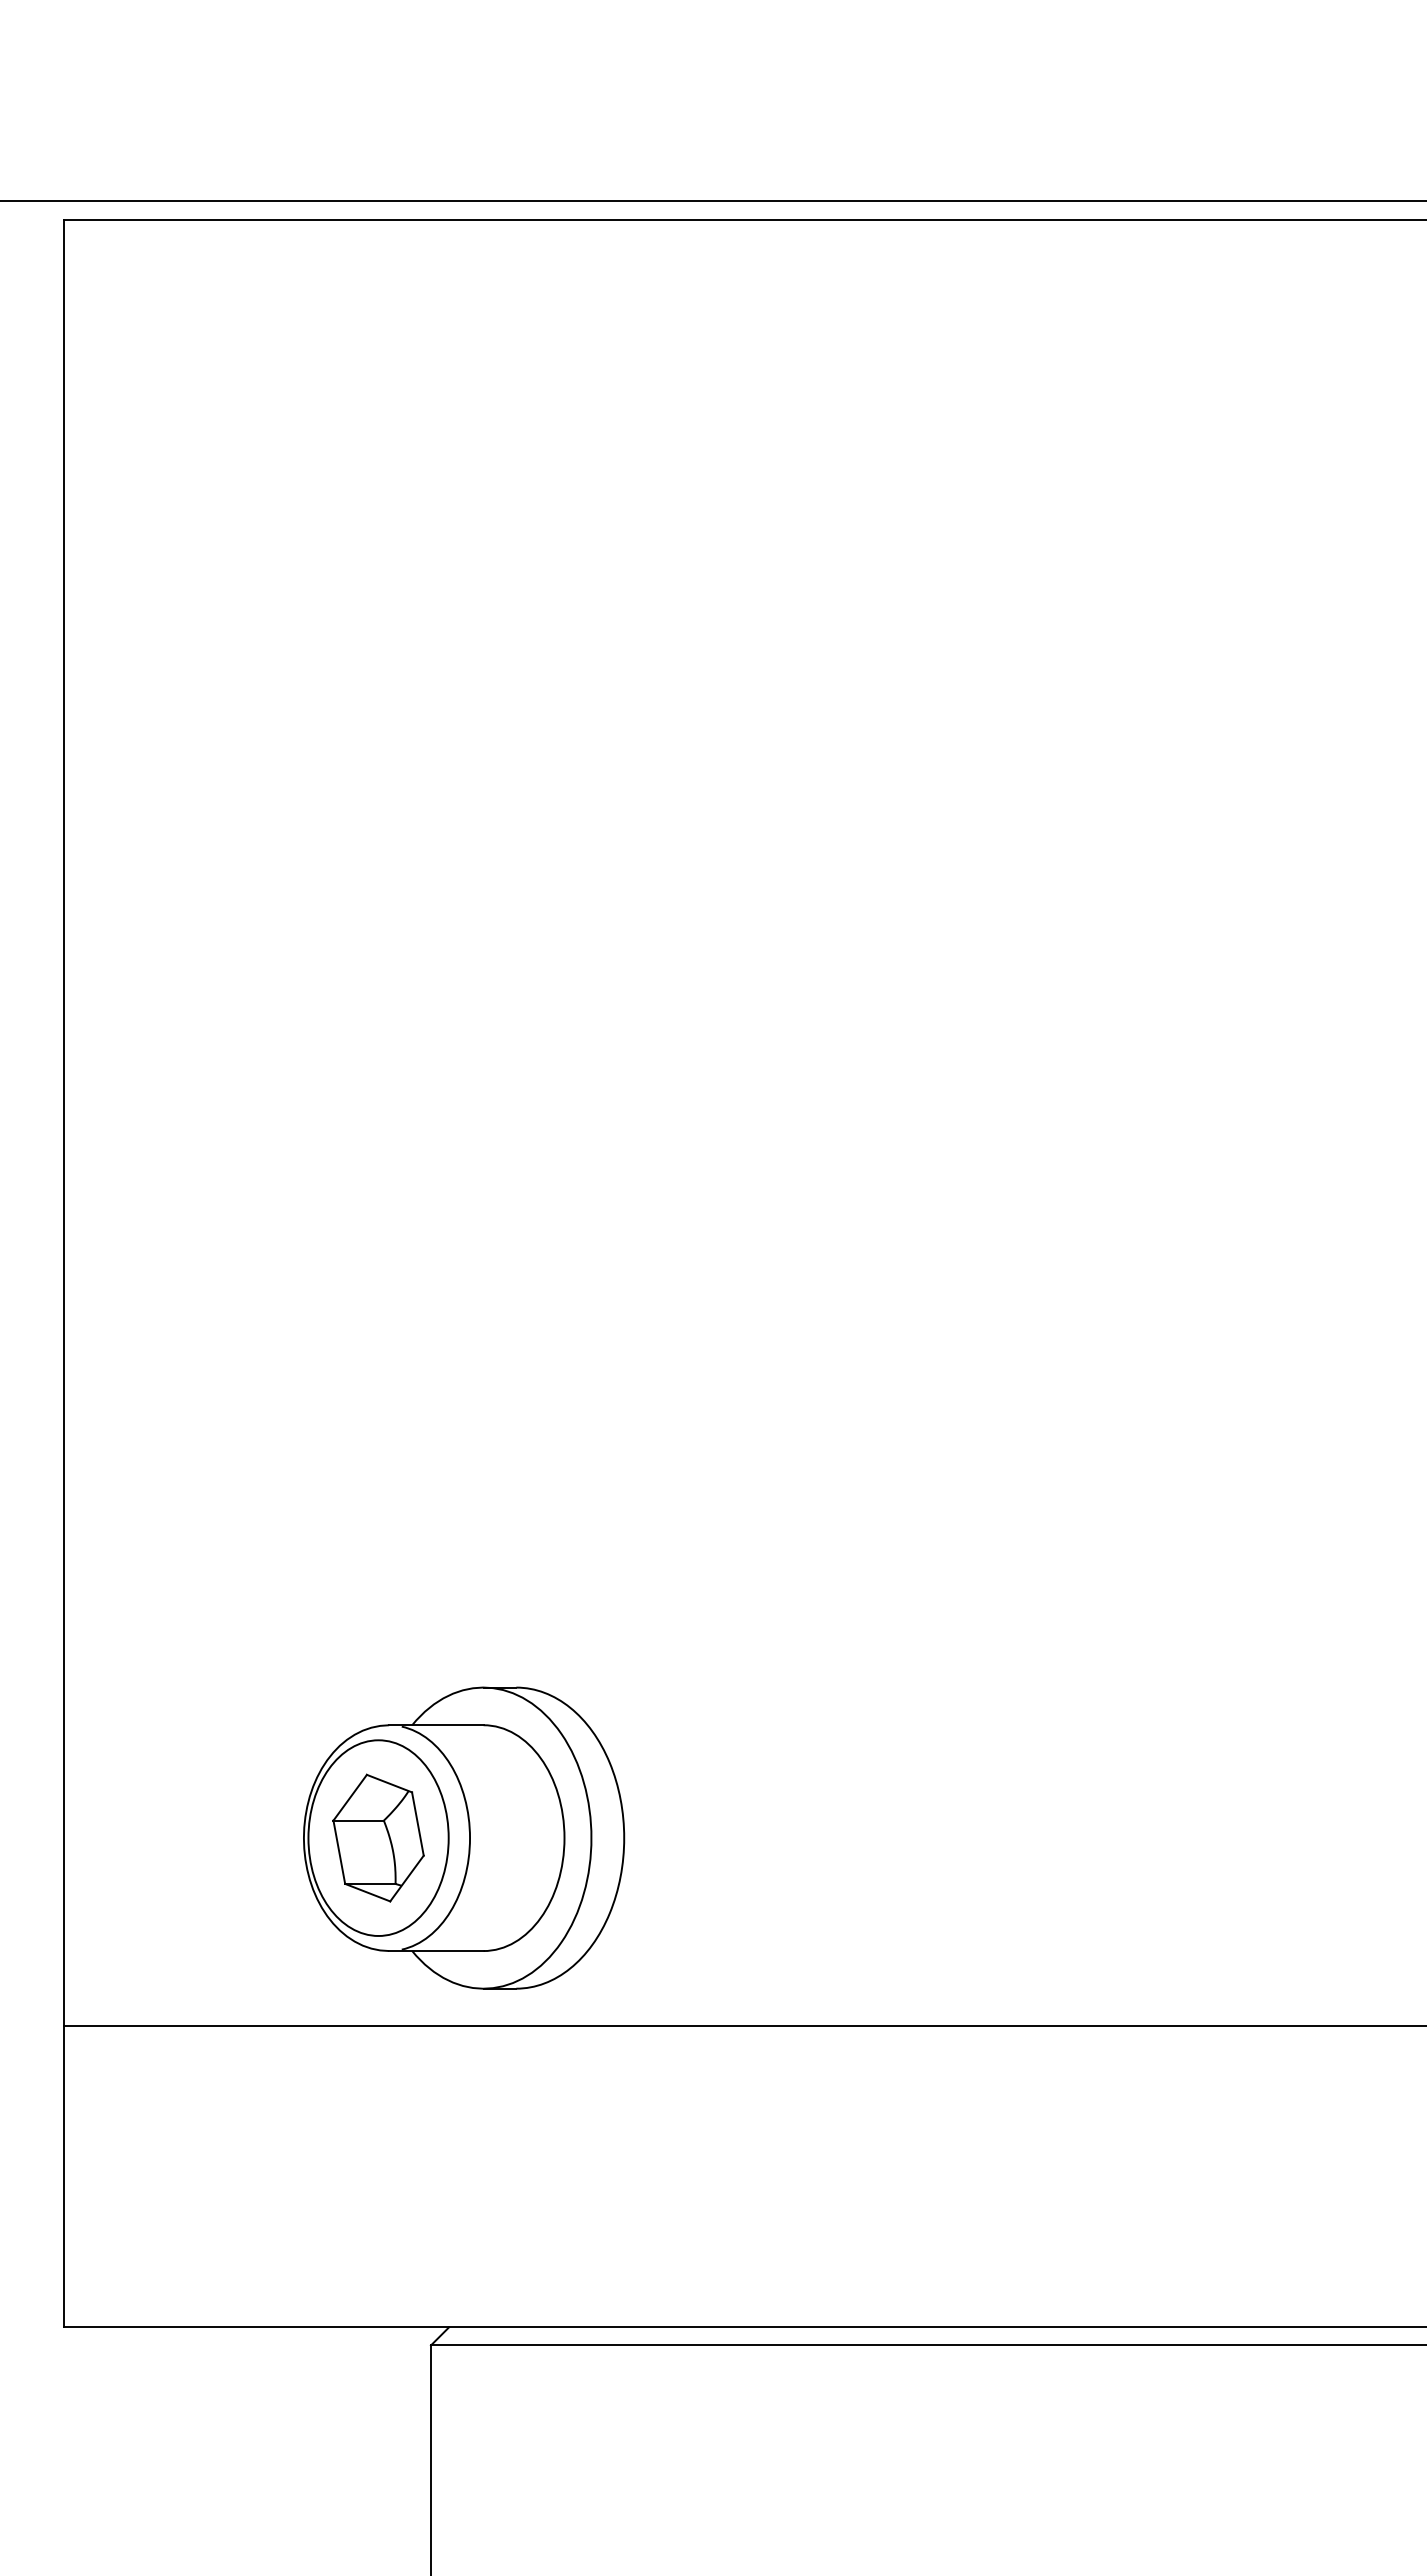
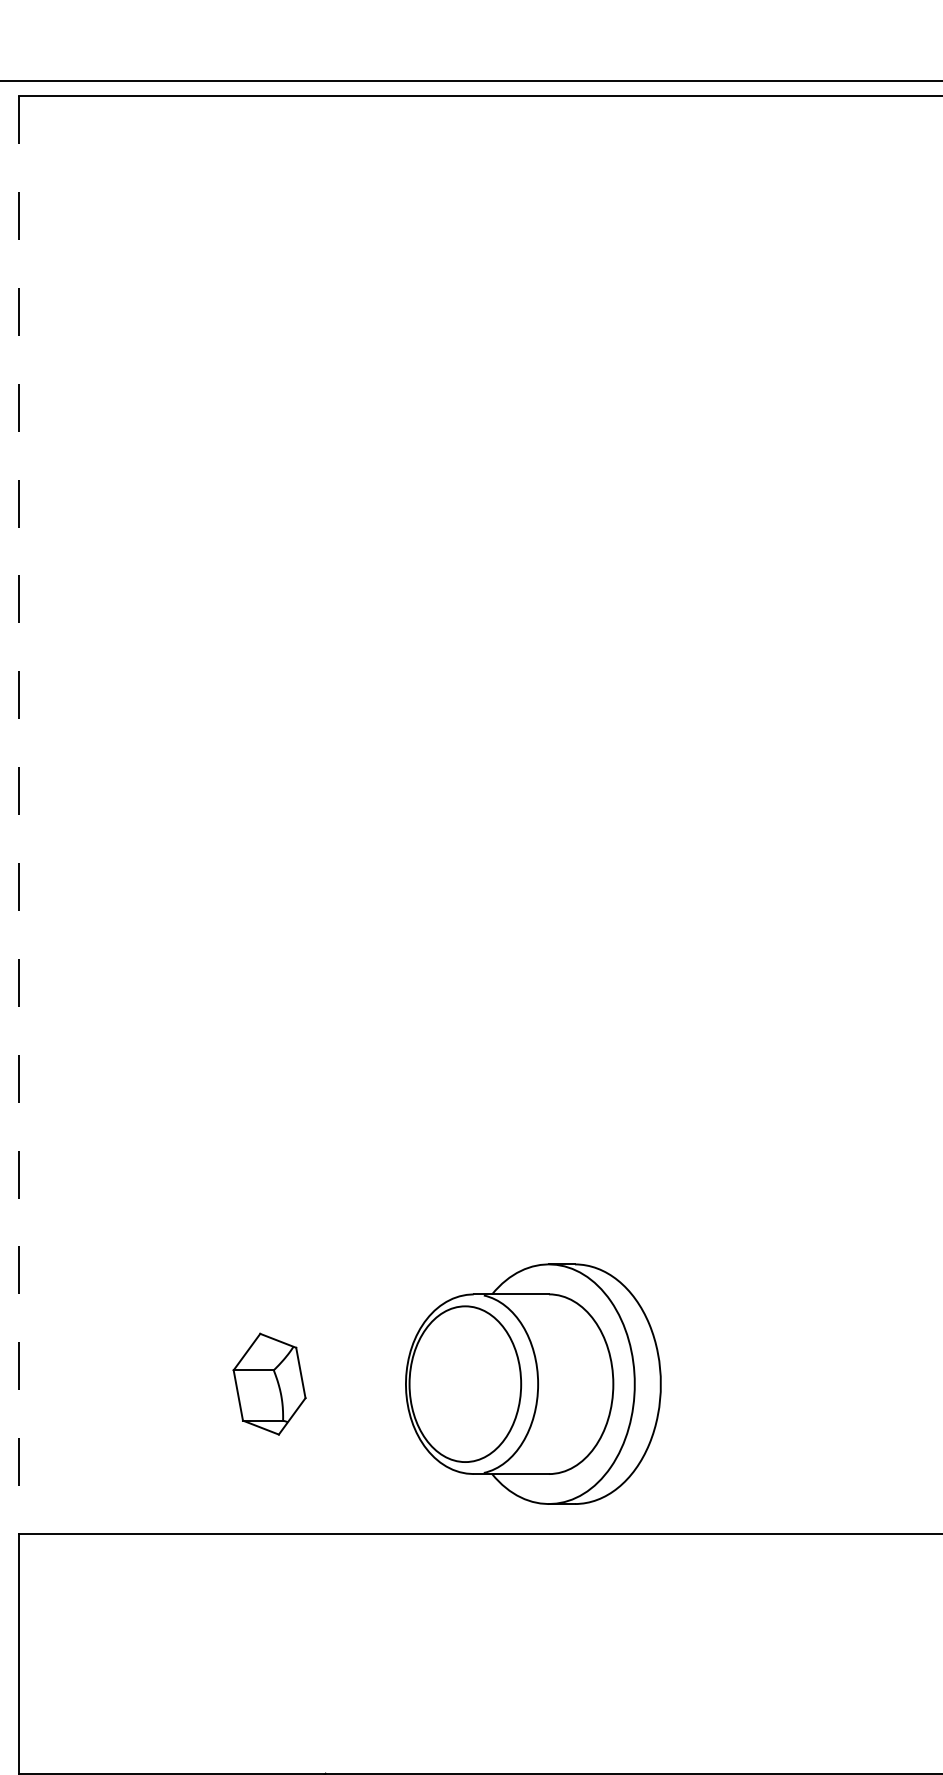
line: (63, 1123) -> (18, 815), solid -> dashed
part: (464, 1837) -> (533, 1383), moved

